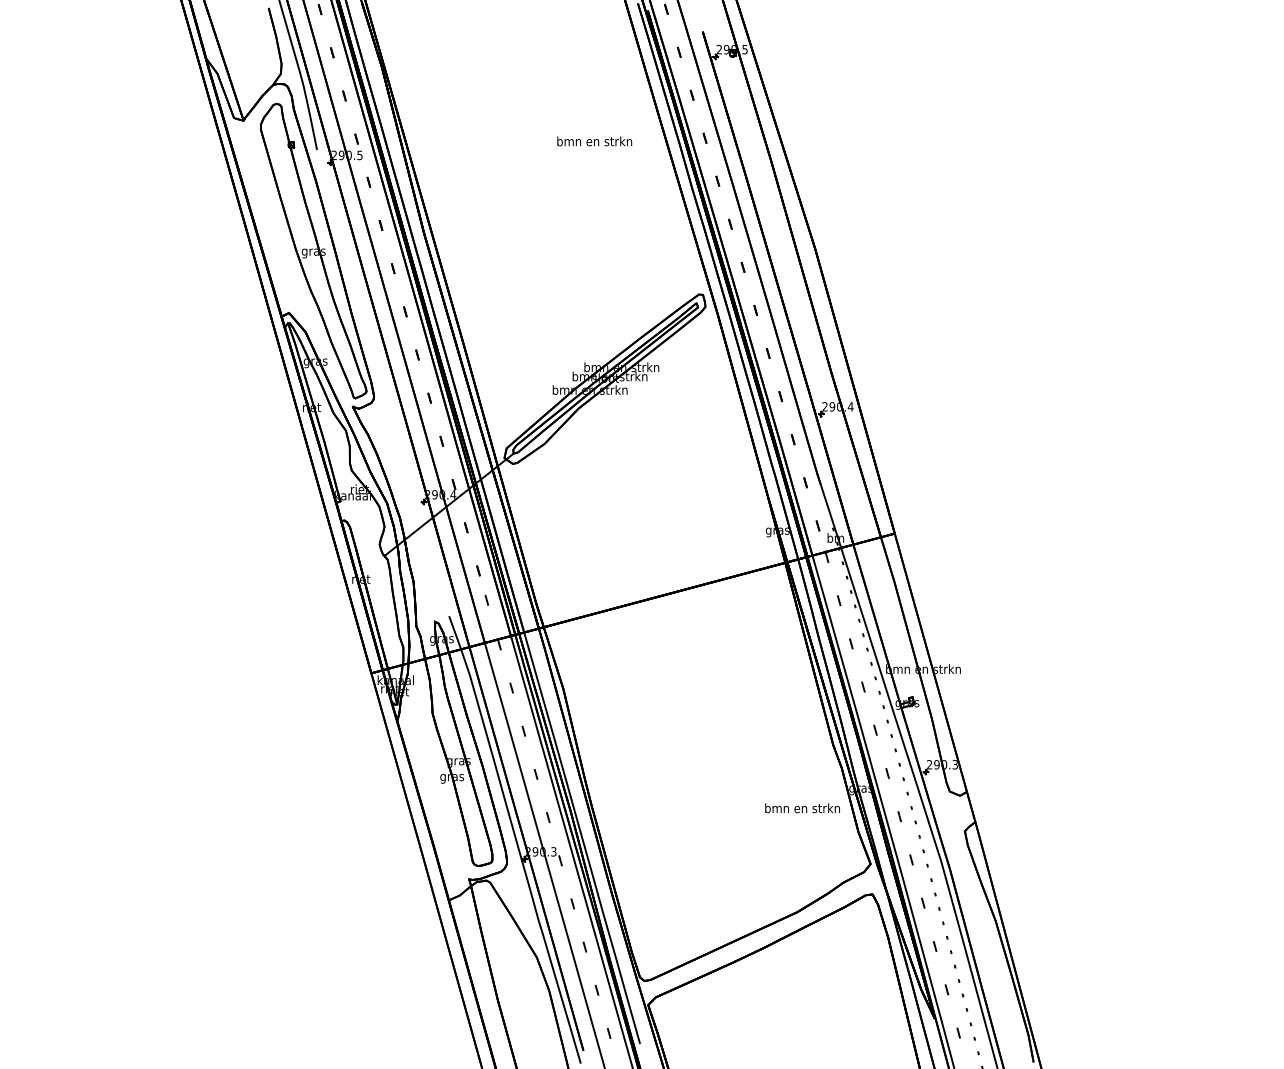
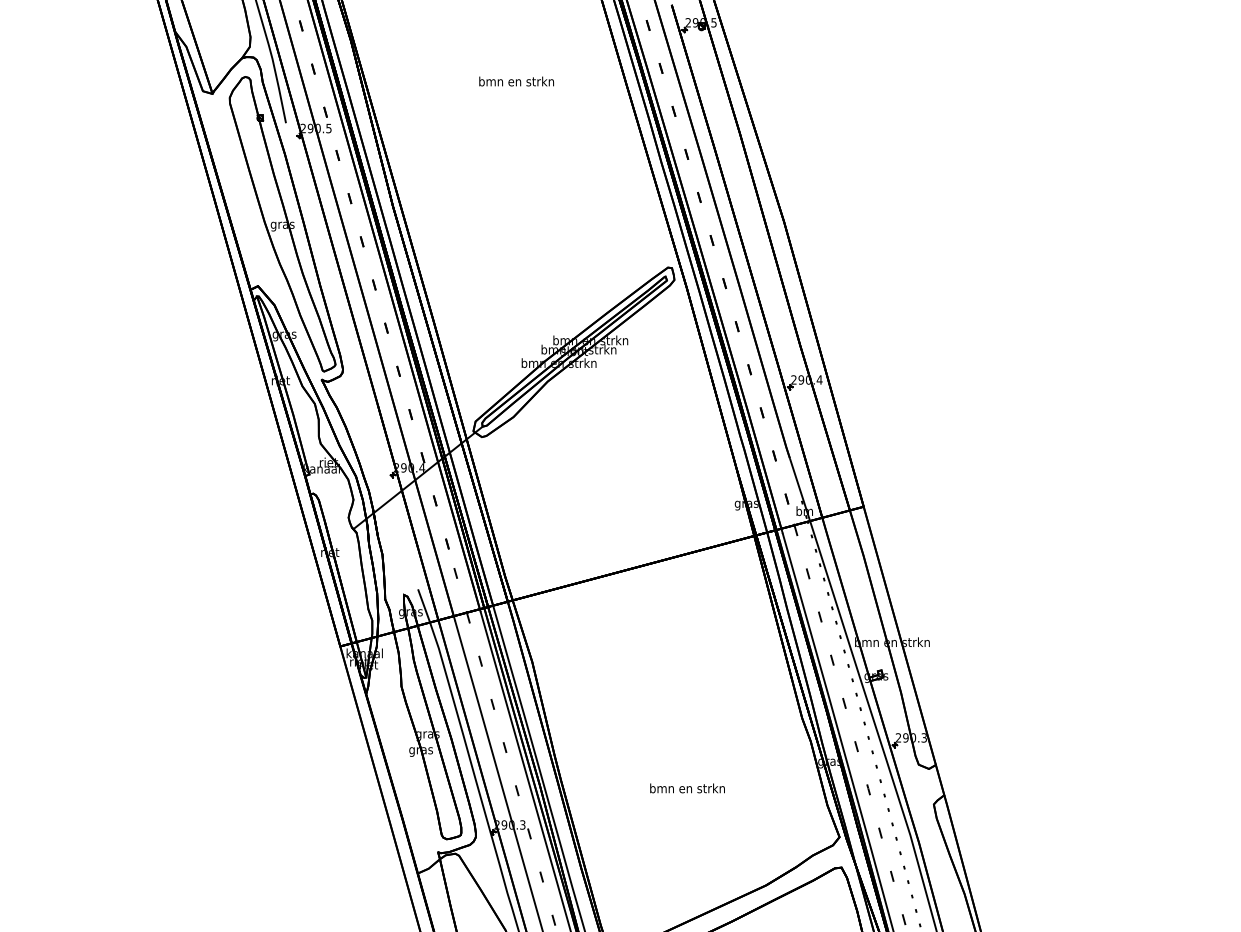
text: (594, 141) -> (516, 81), moved
text: (802, 808) -> (687, 788), moved

